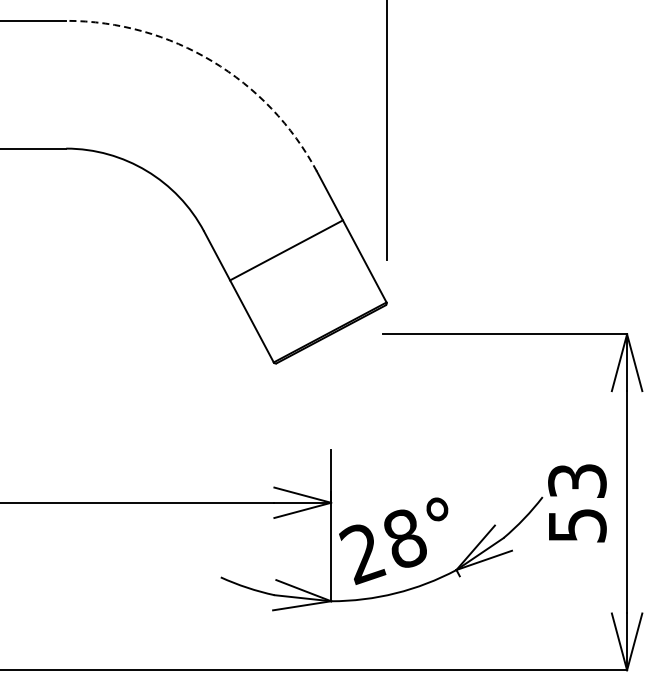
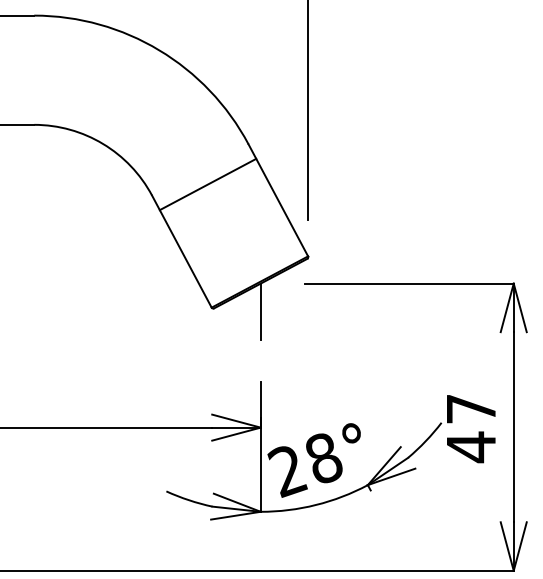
arc: (212, 61) -> (159, 50), dashed -> solid
line: (286, 250) -> (208, 184), moved
line: (331, 367) -> (261, 311), added
text: (577, 504) -> (471, 429), 53 -> 47

